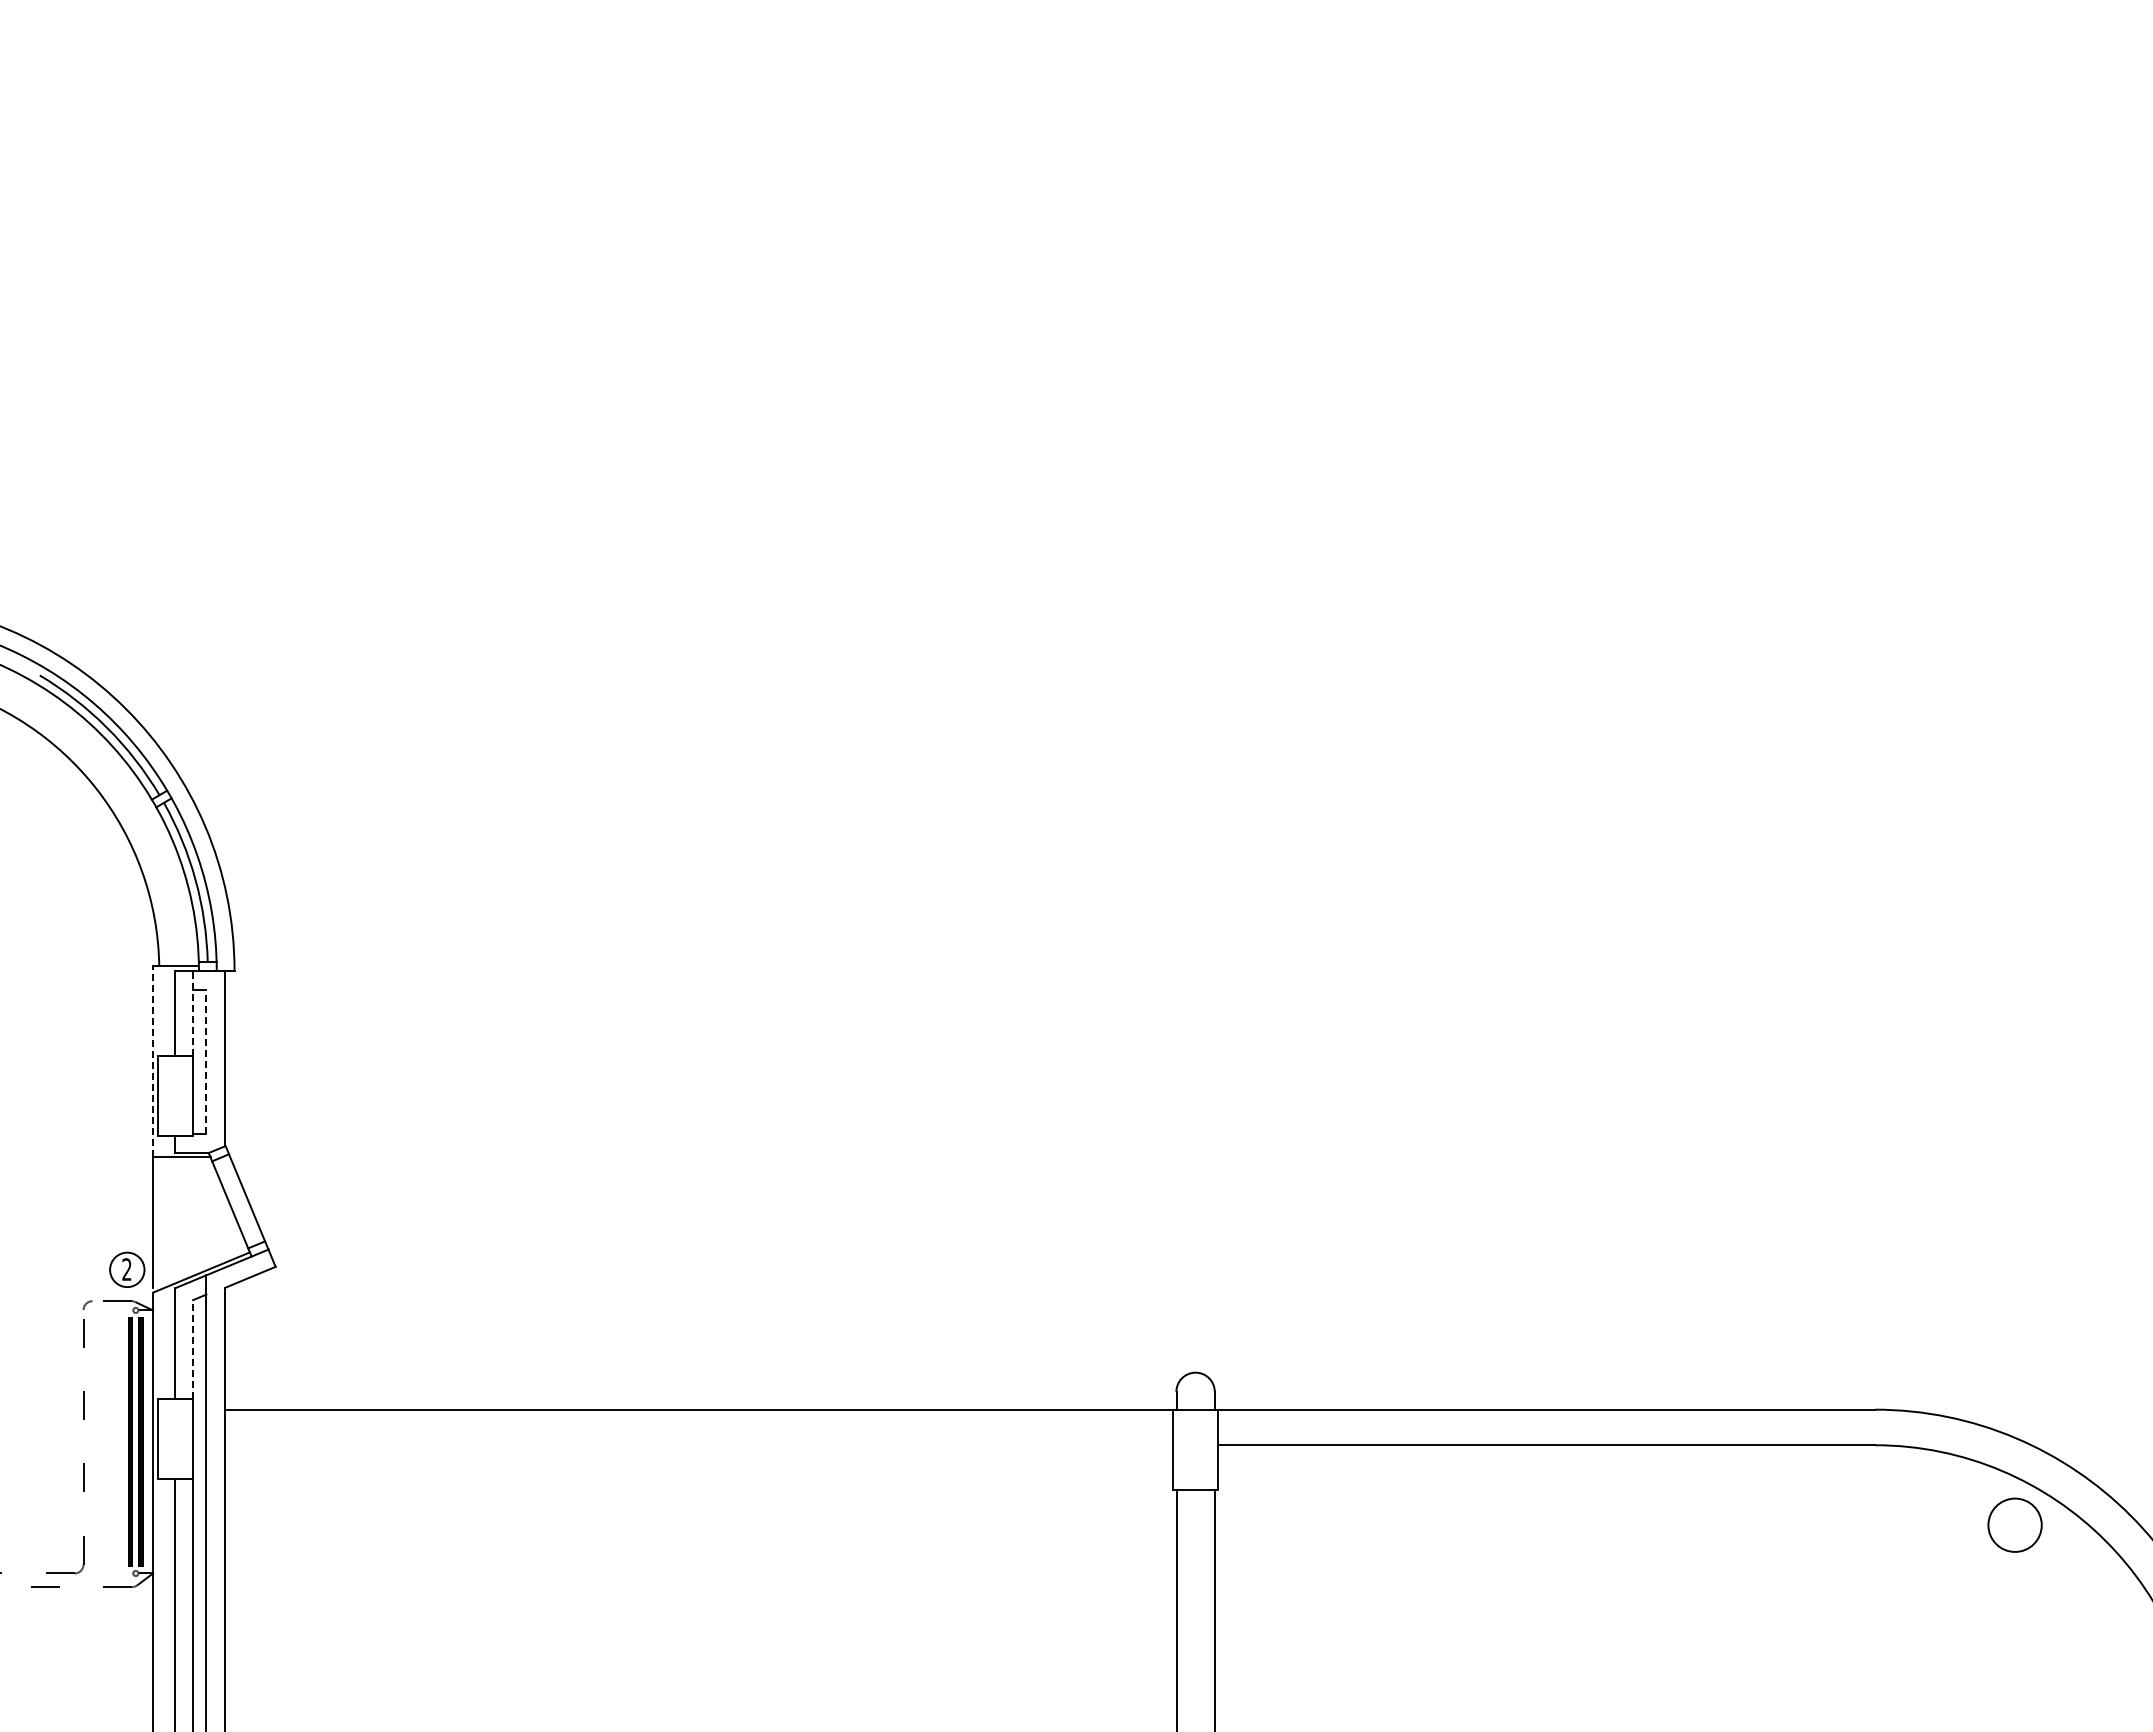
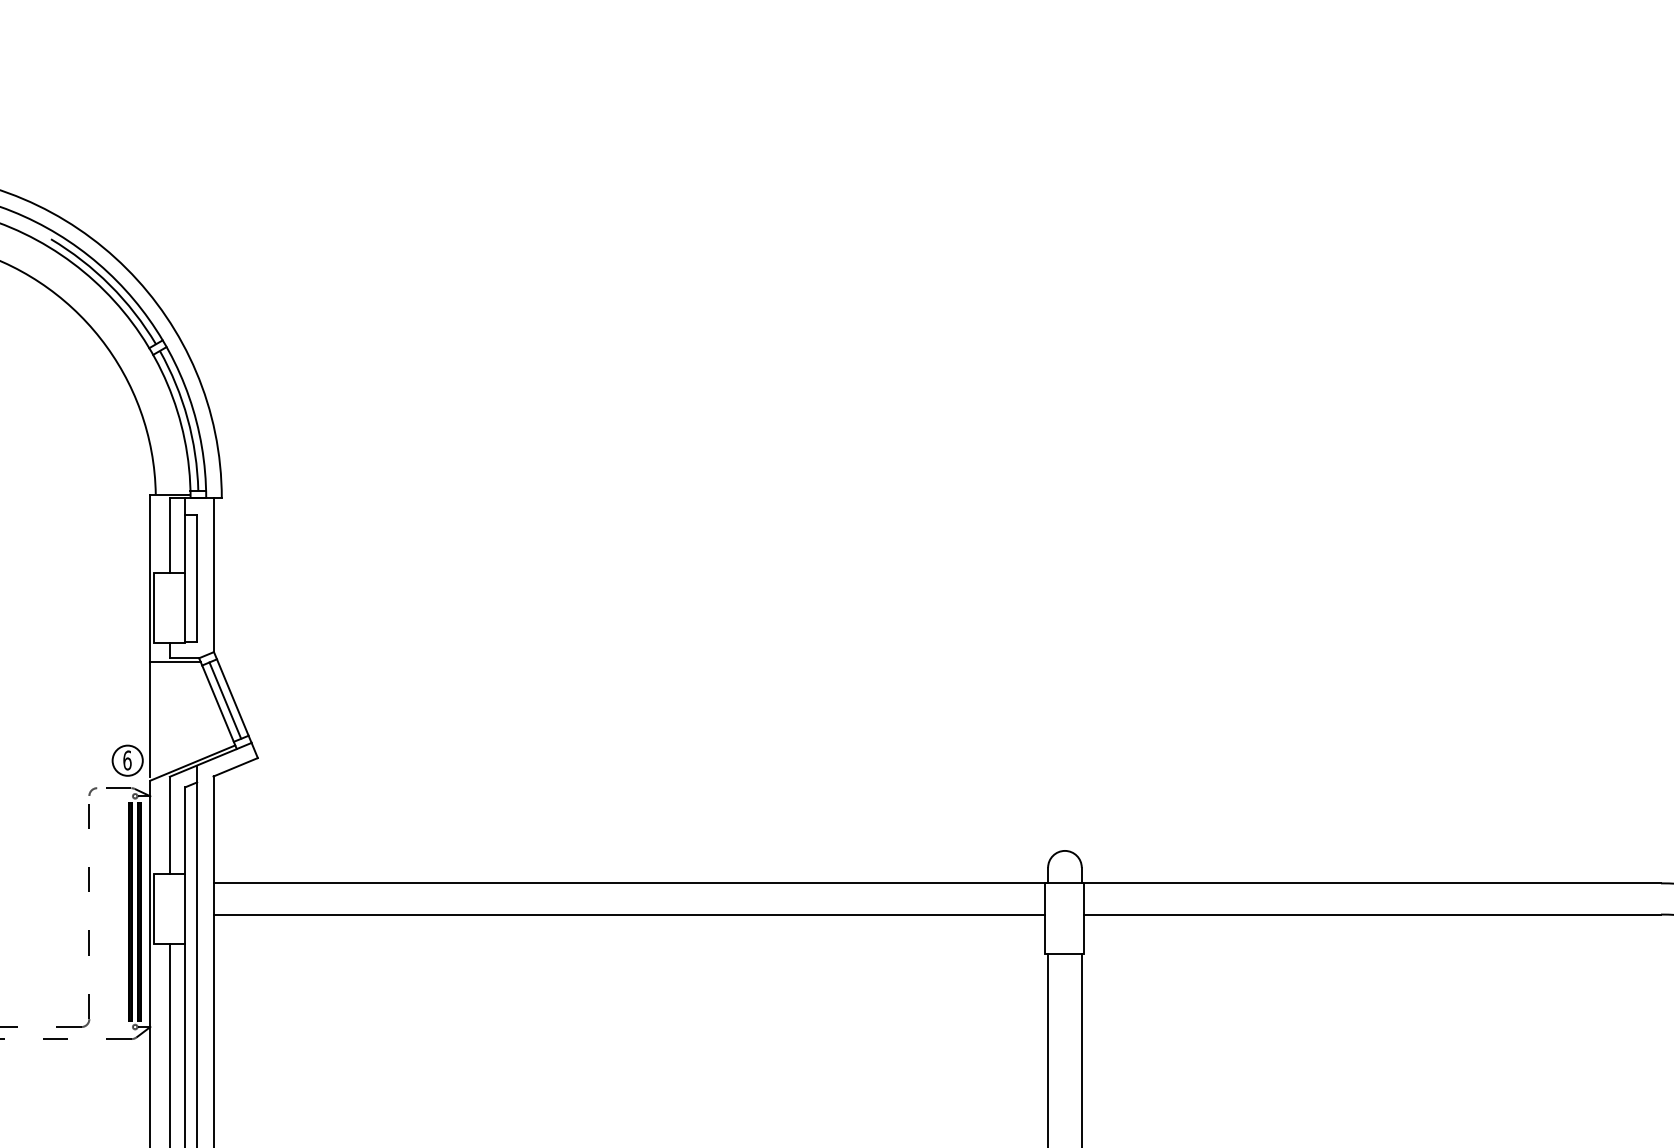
line: (193, 1013) -> (185, 535), dashed -> solid
line: (153, 1061) -> (150, 577), dashed -> solid
line: (206, 1061) -> (197, 577), dashed -> solid
line: (238, 1200) -> (225, 699), added
text: (126, 1269) -> (127, 760), 2 -> 6
line: (193, 1349) -> (185, 830), dashed -> solid
line: (699, 1445) -> (629, 914), added

